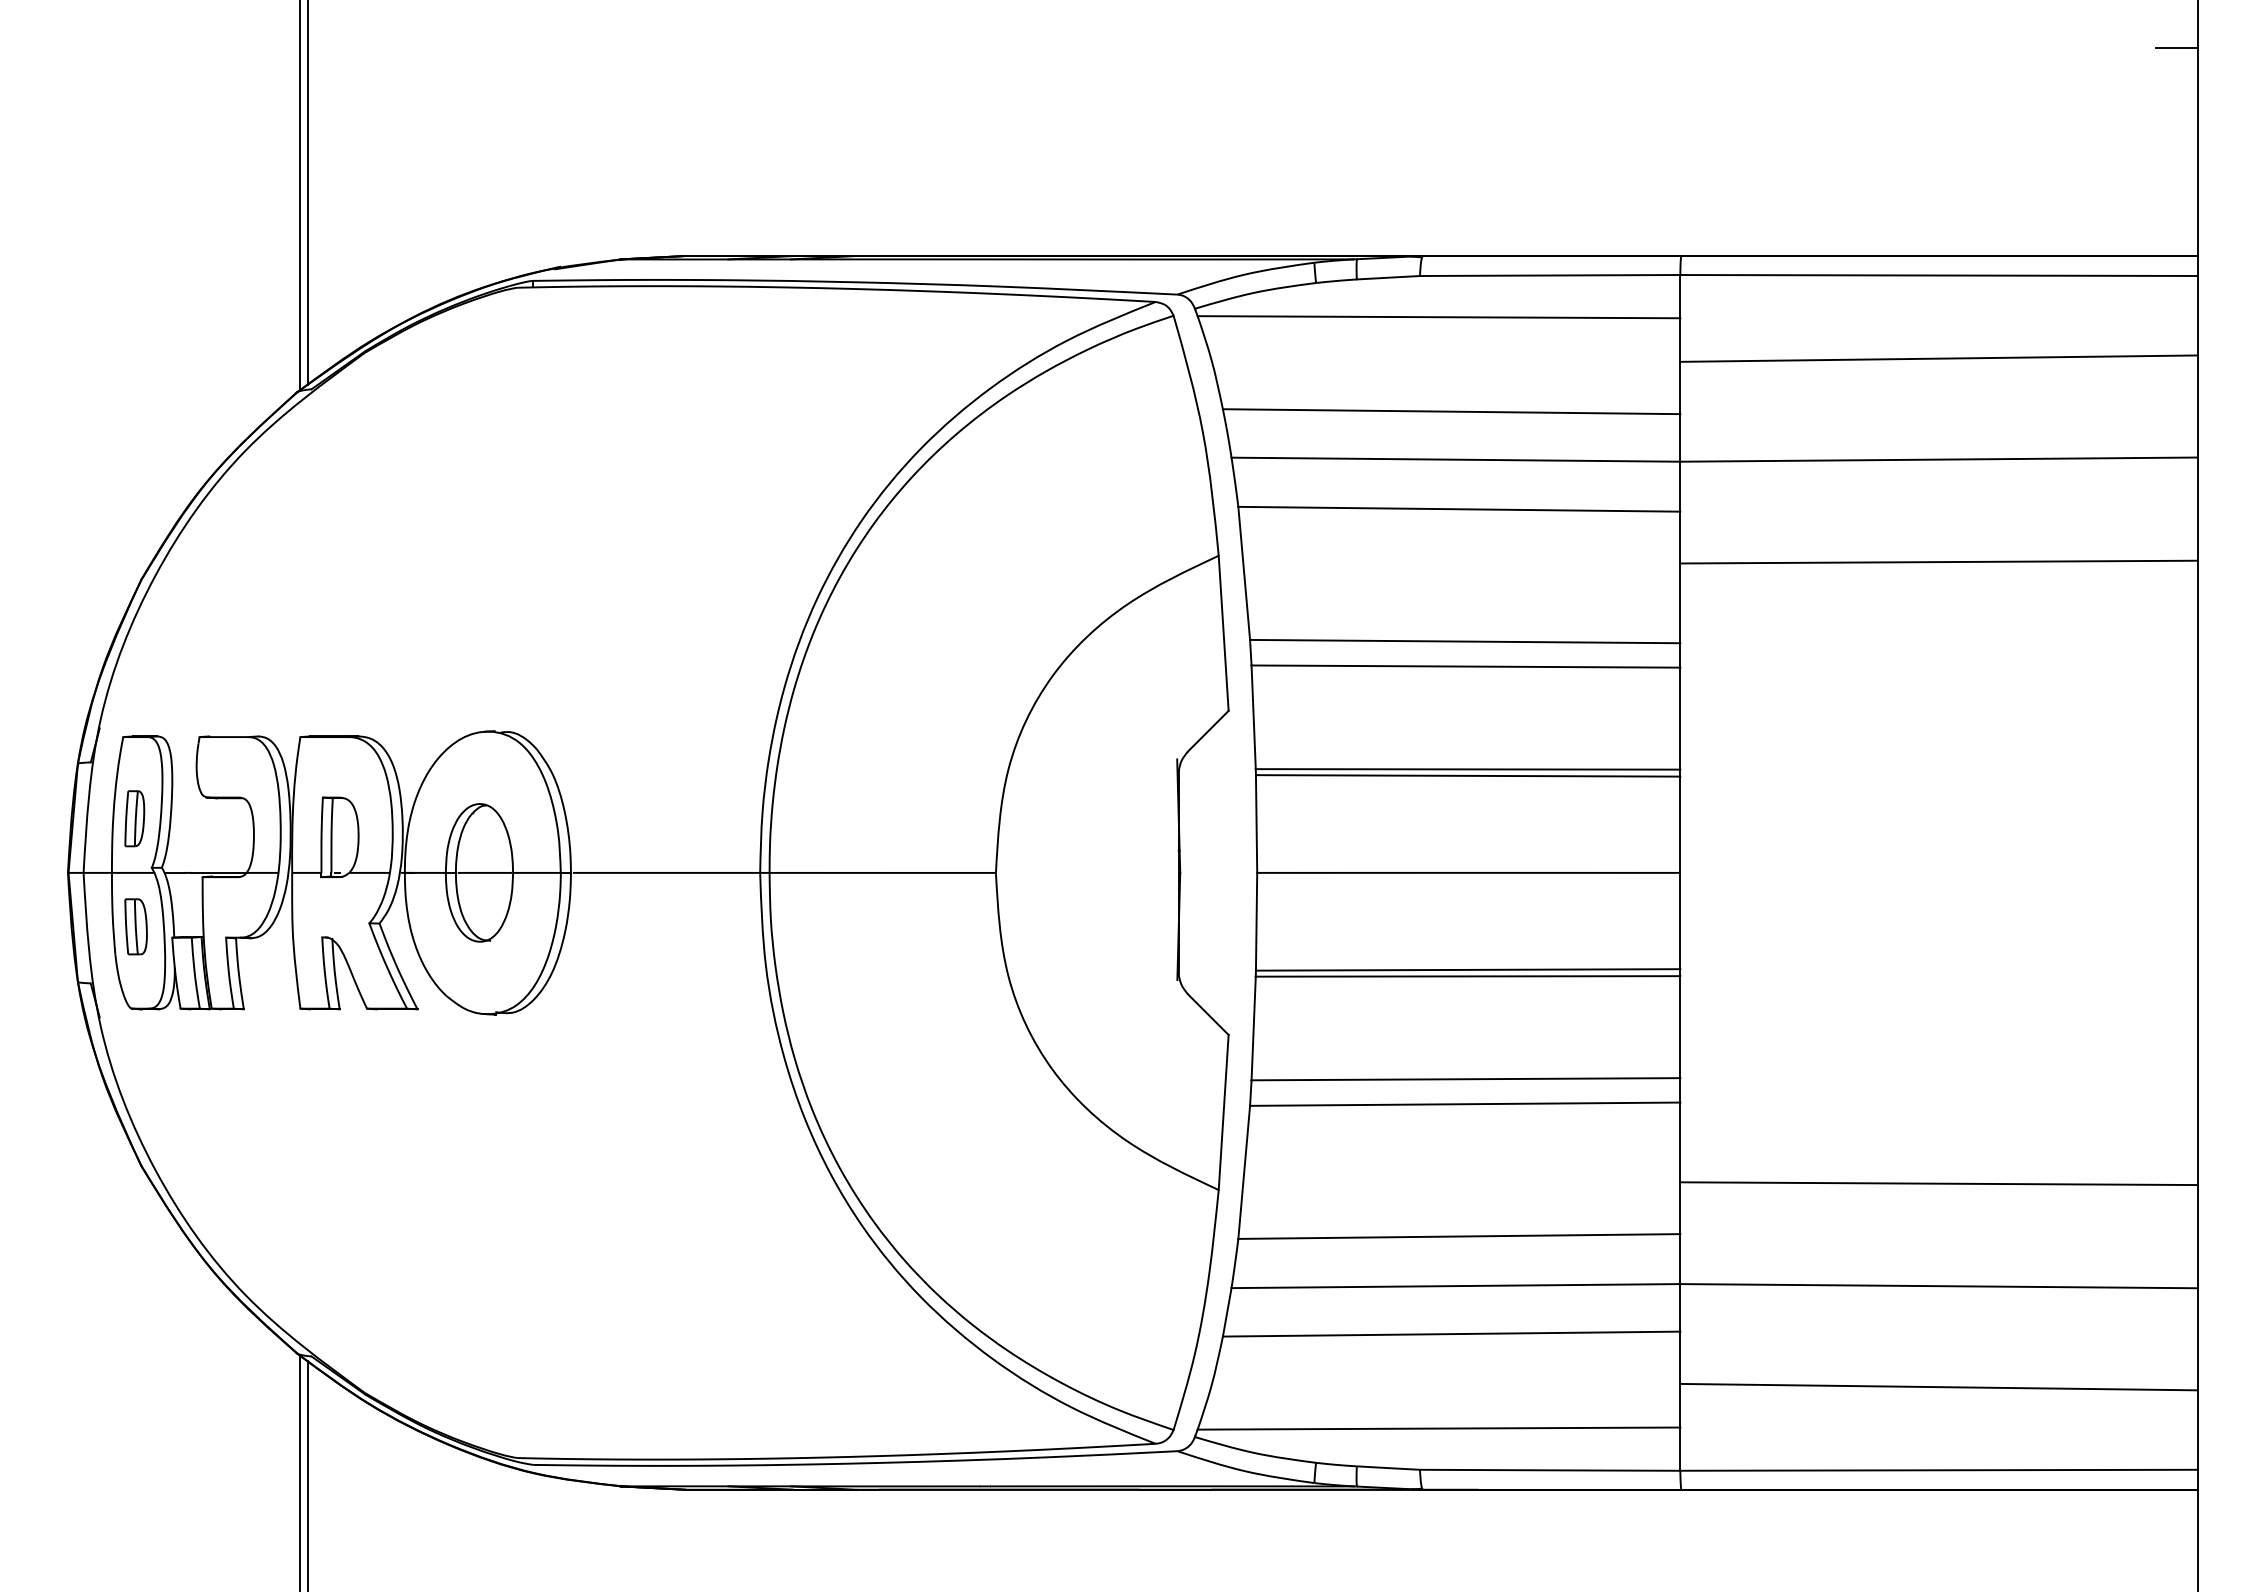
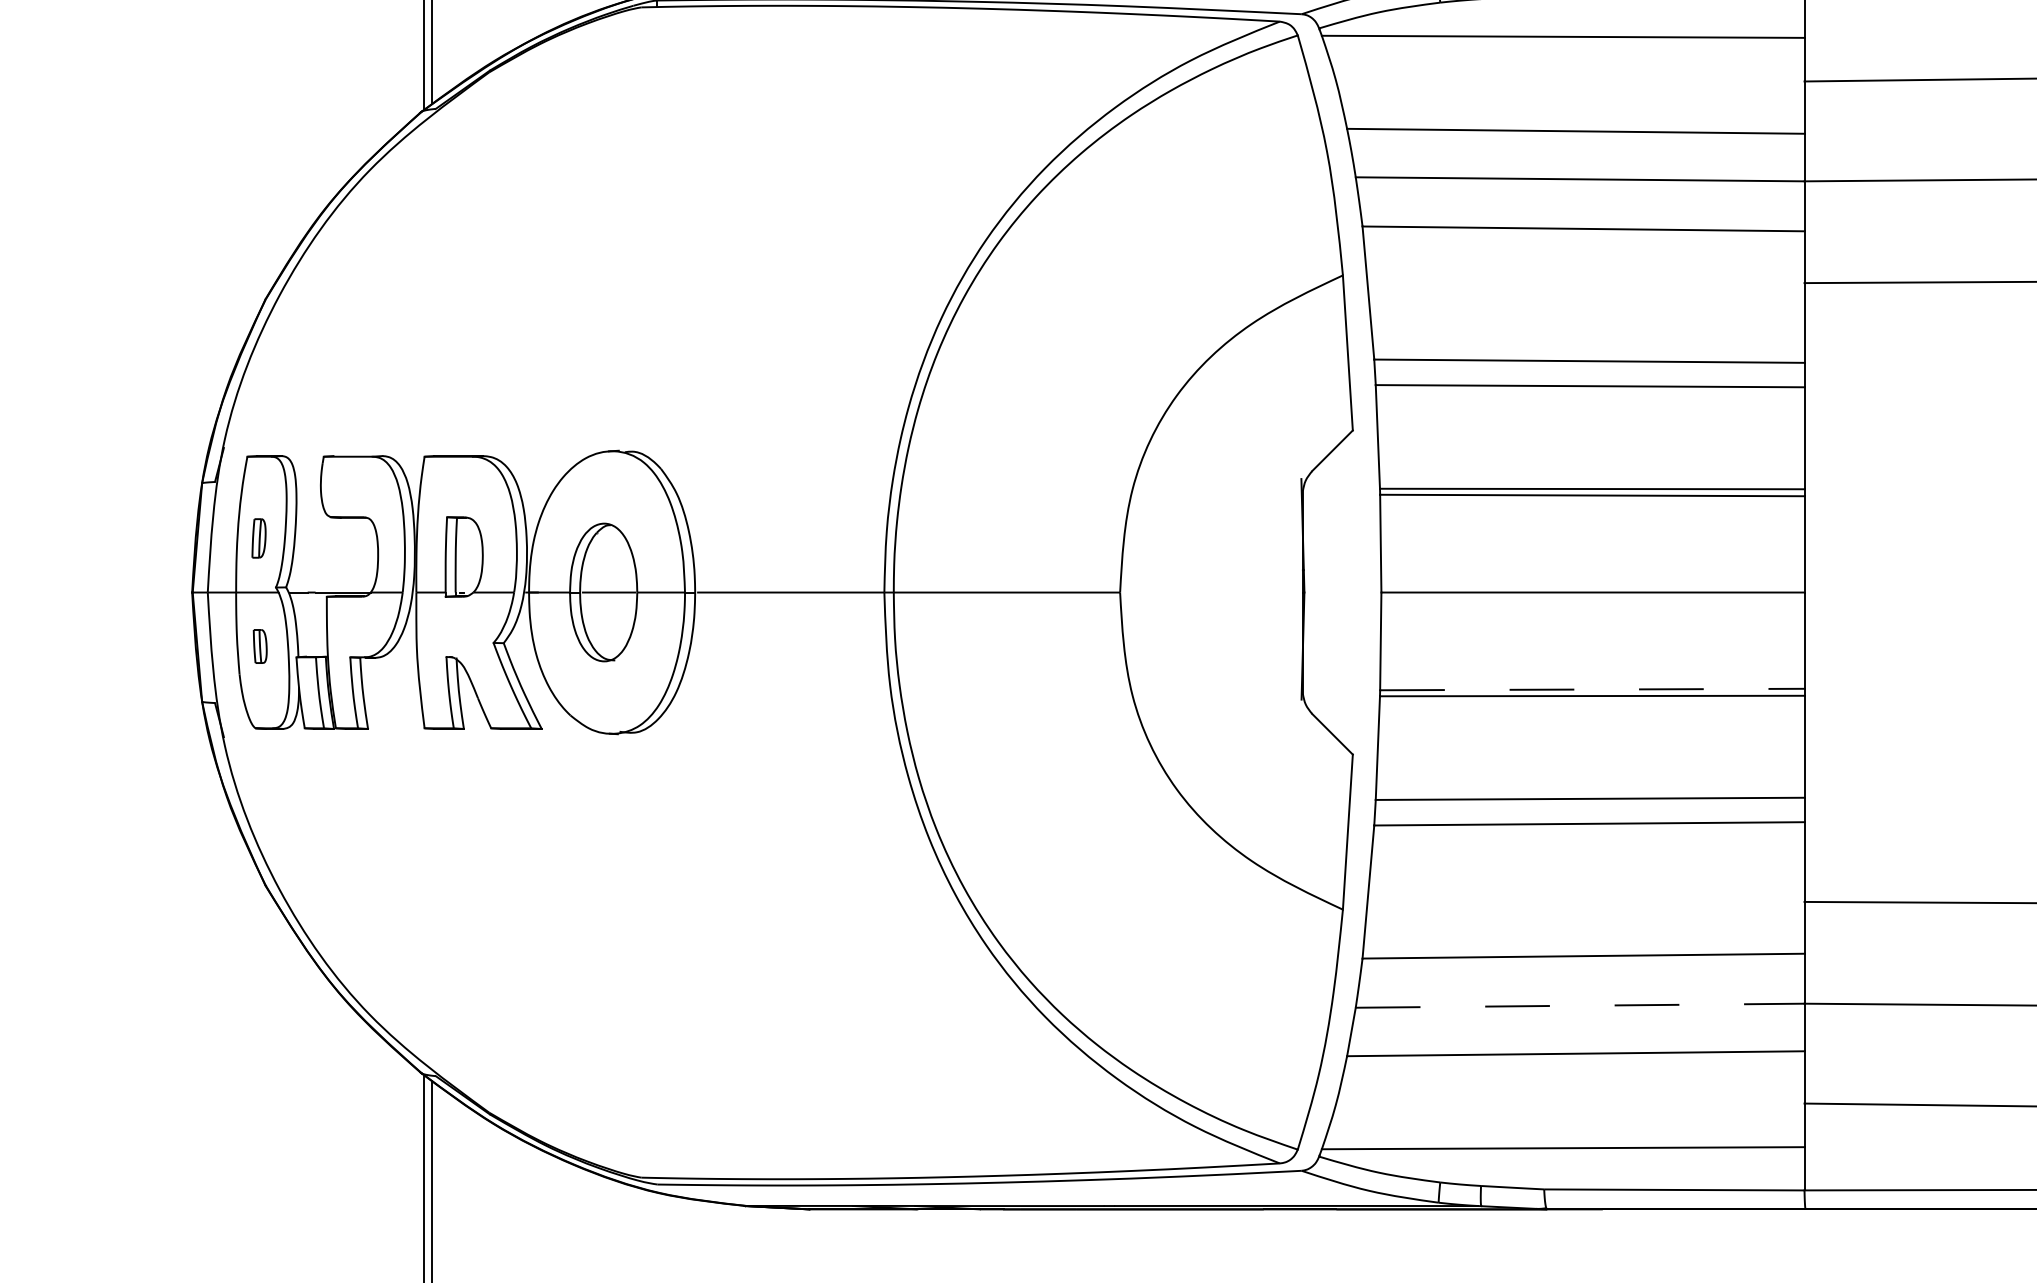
part: (134, 818) -> (258, 538), size x0.7
part: (135, 926) -> (259, 646), size x0.6
line: (1468, 969) -> (1592, 689), solid -> dashed
line: (1456, 1286) -> (1580, 1006), solid -> dashed

